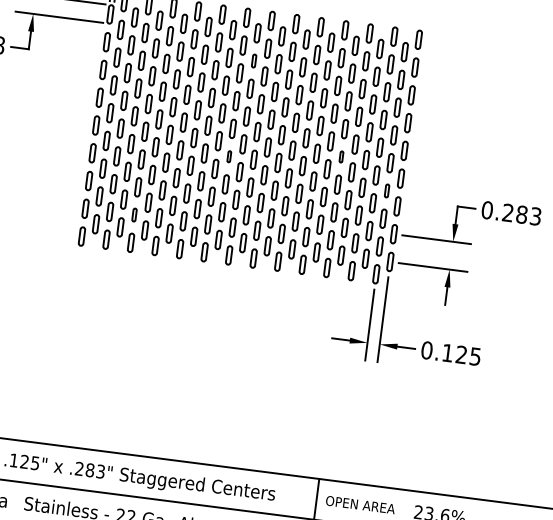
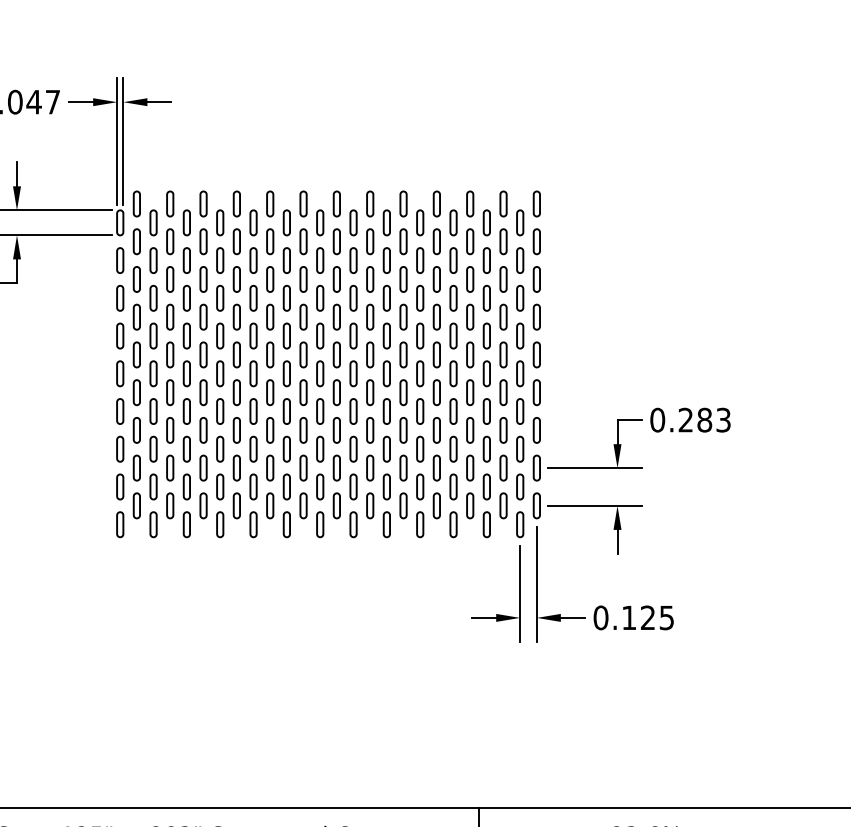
part: (254, 61) -> (320, 260), size x1.43
part: (229, 156) -> (303, 392), size x1.67
part: (341, 156) -> (453, 373), size x1.67
part: (387, 190) -> (520, 411), size x1.43
part: (134, 214) -> (186, 486), size x1.43

